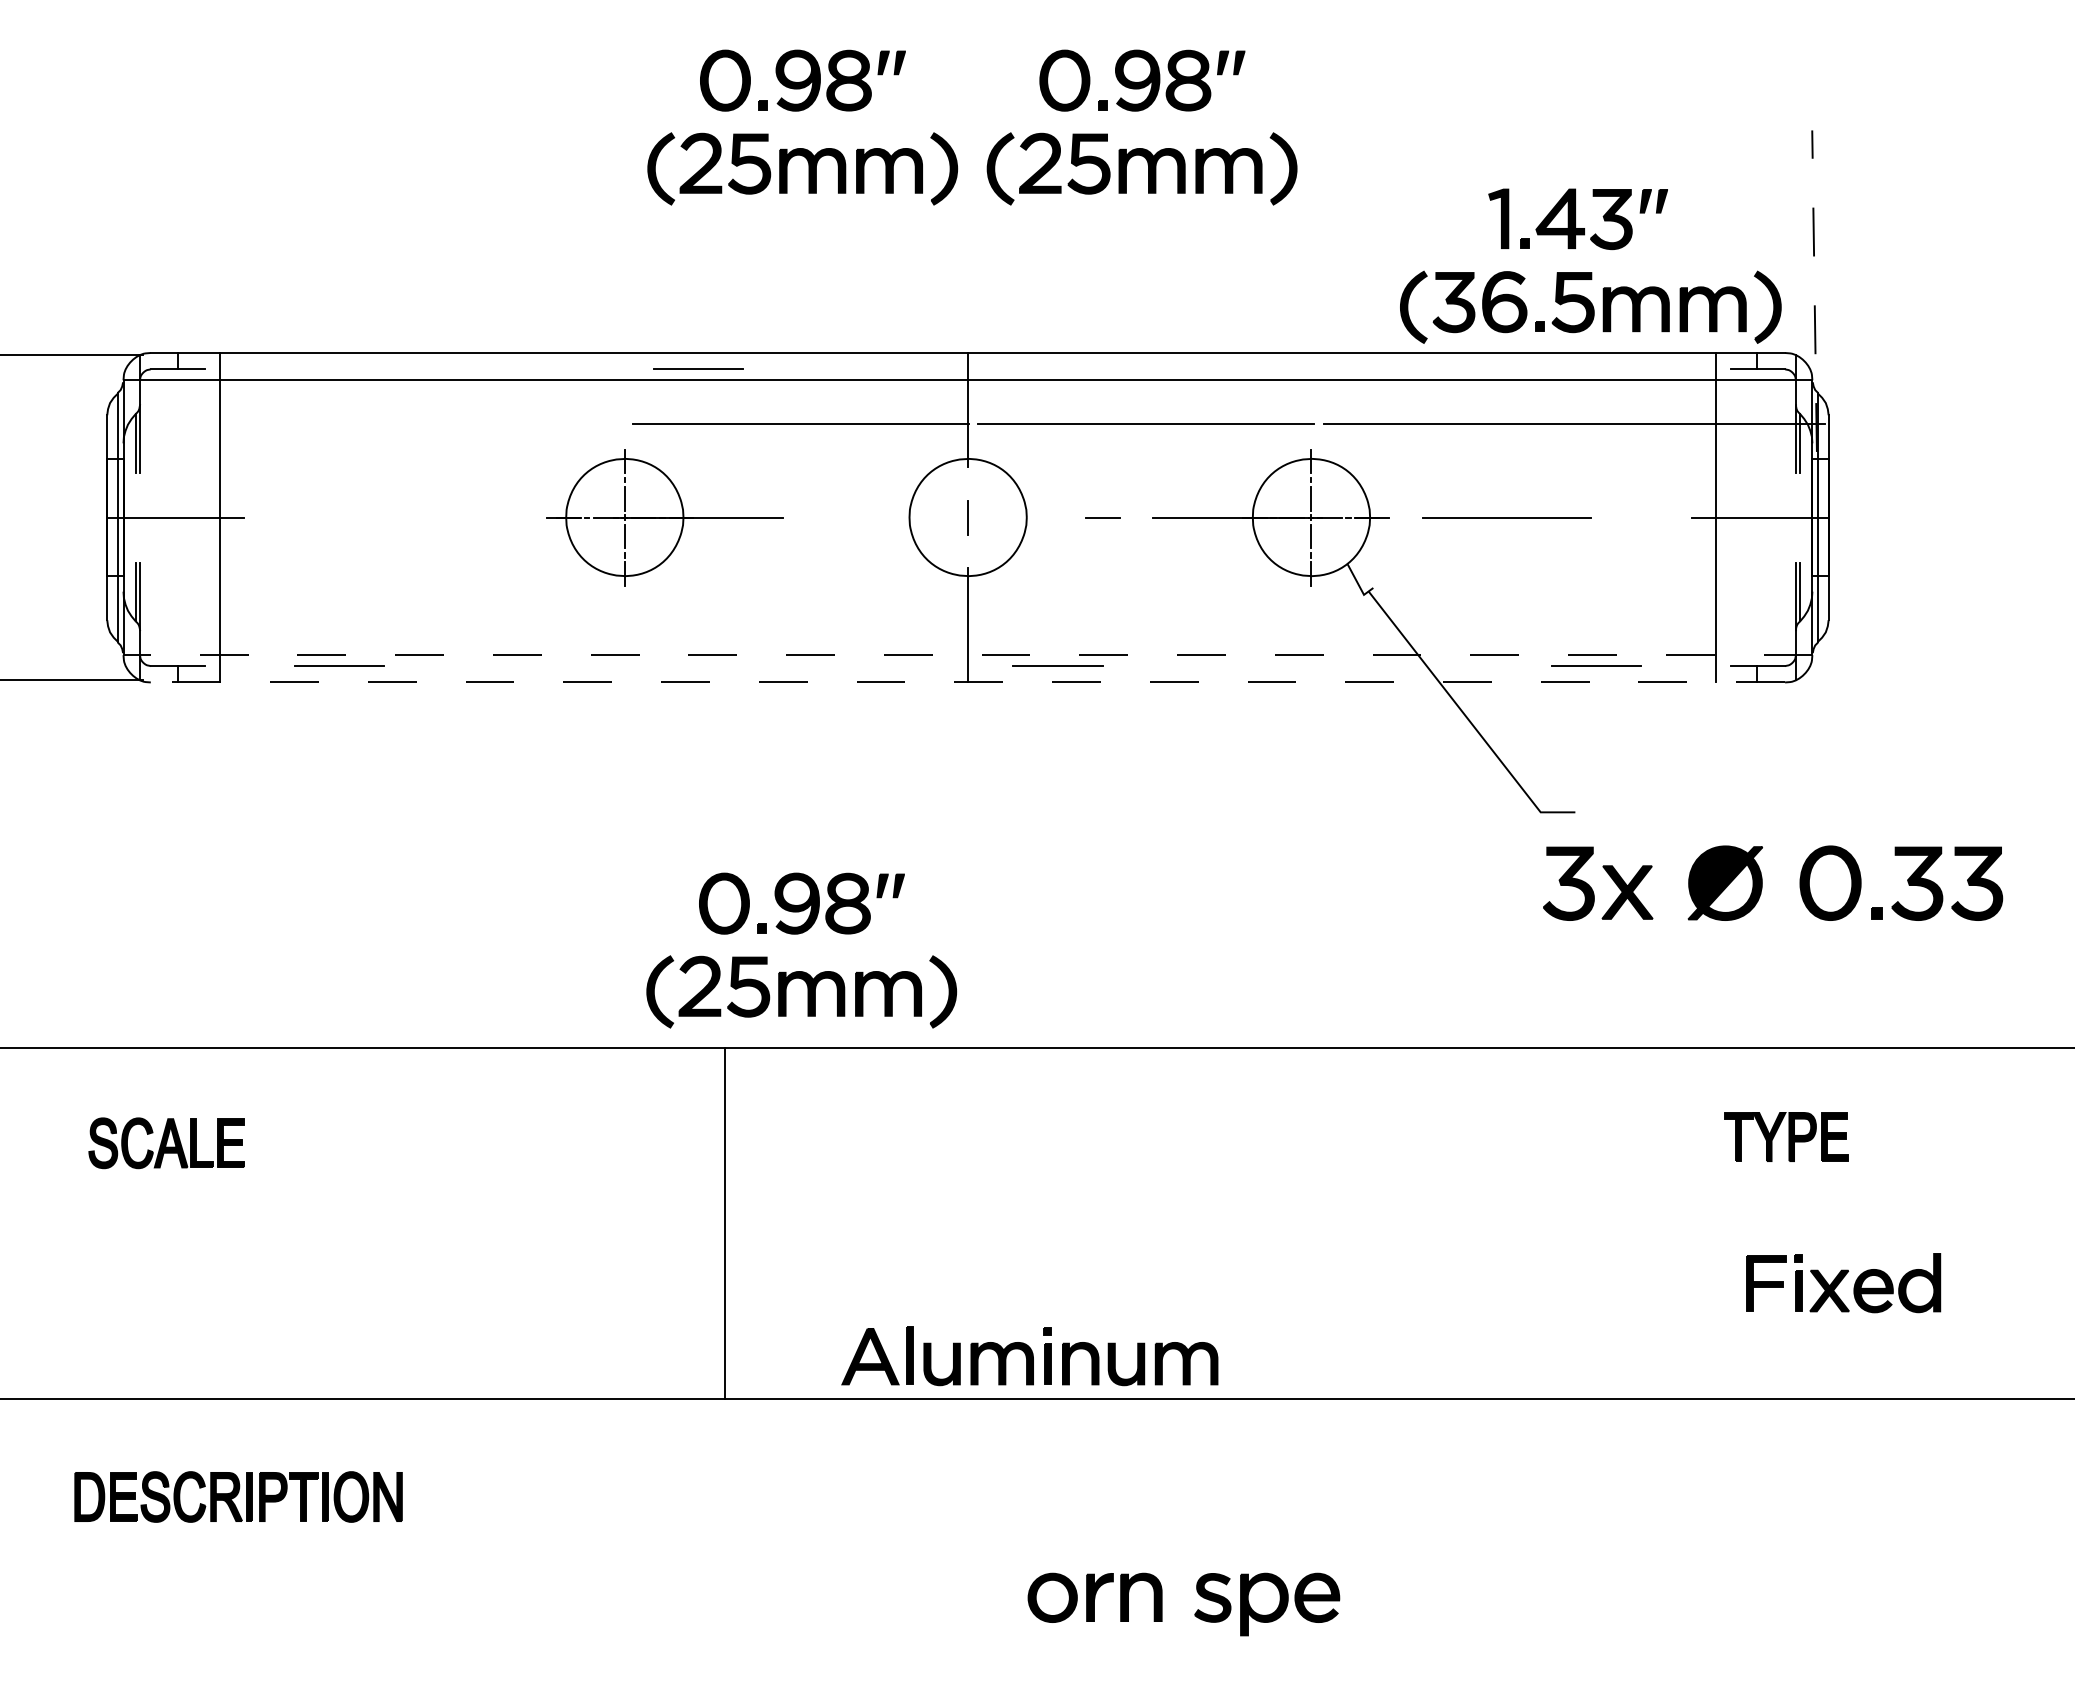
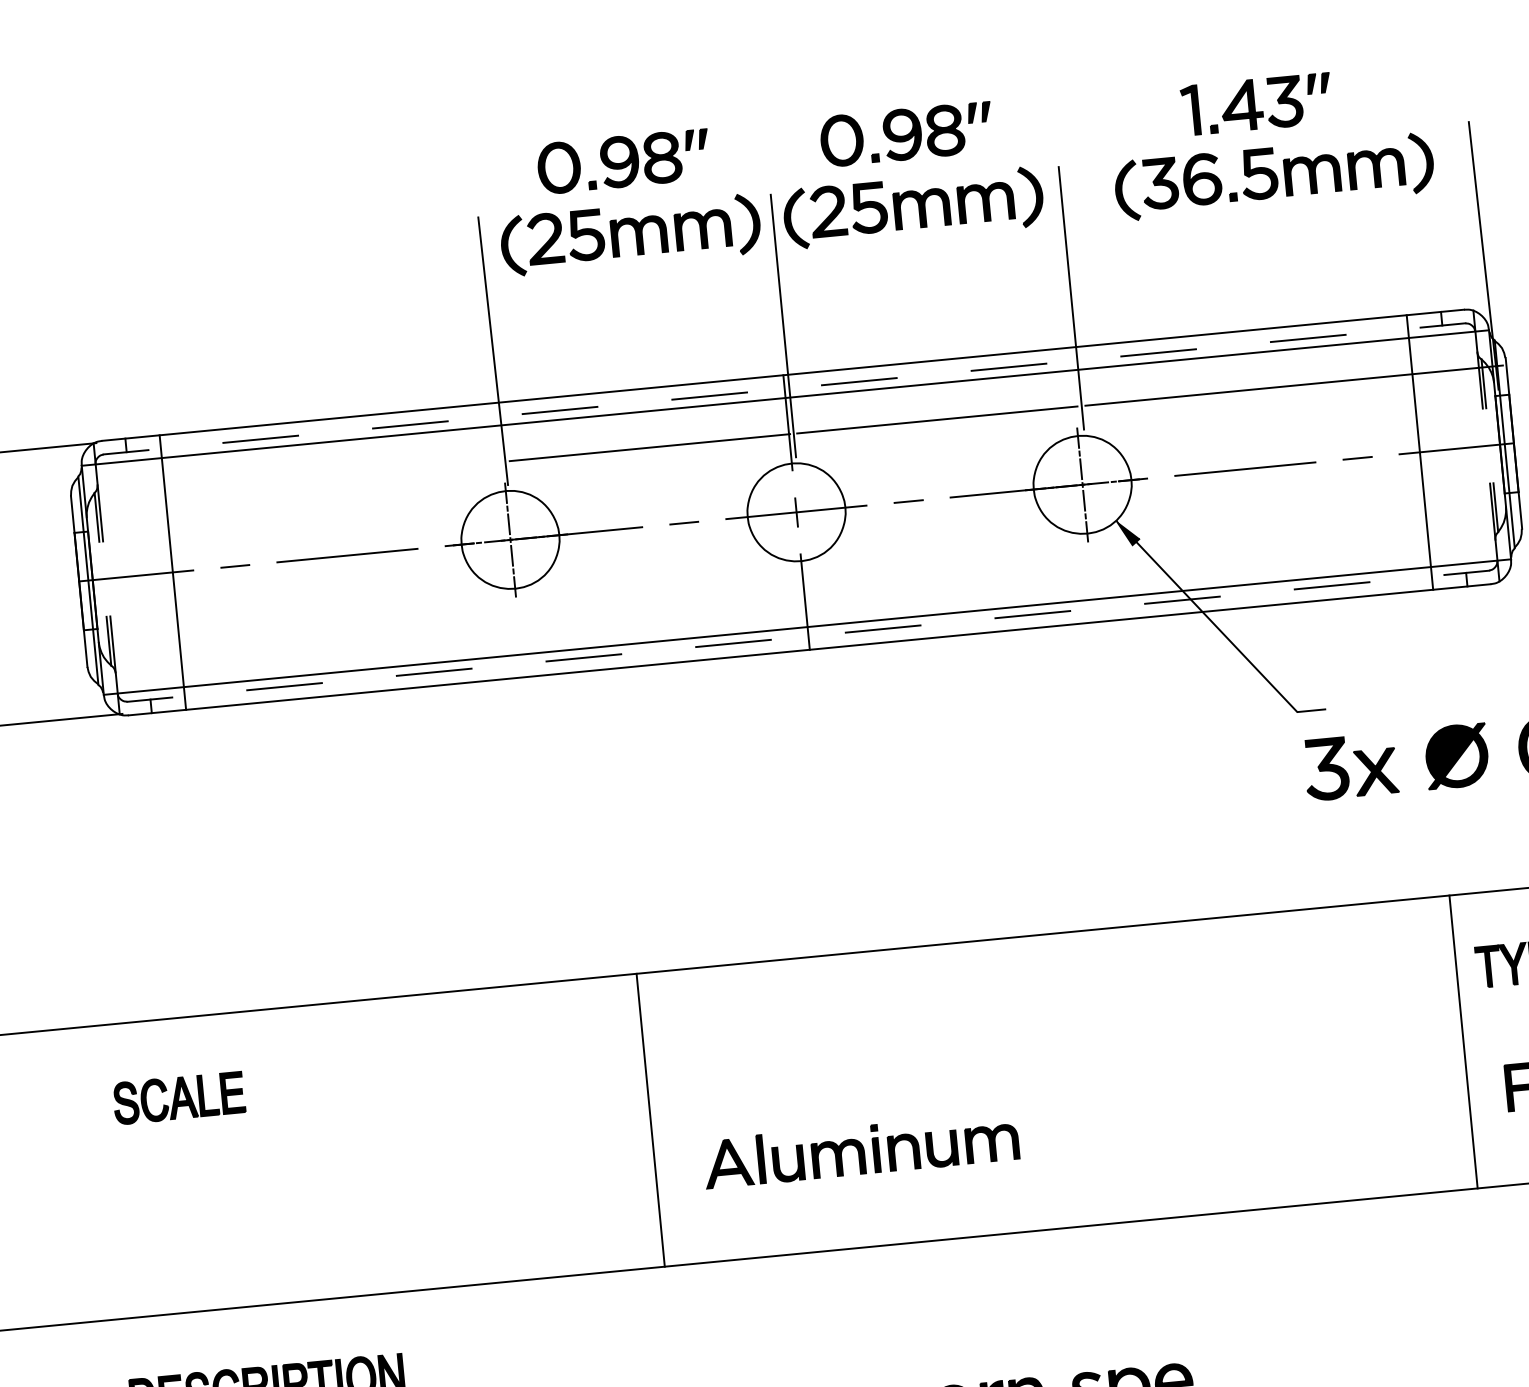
part: (1590, 272) -> (1271, 147), moved
line: (625, 290) -> (492, 350), added
line: (1814, 291) -> (1483, 256), dashed -> solid
line: (973, 293) -> (783, 325), added
line: (1319, 293) -> (1071, 297), added
line: (339, 368) -> (260, 438), added
line: (518, 369) -> (410, 425), added
line: (877, 369) -> (709, 396), added
line: (1057, 369) -> (859, 381), added
line: (1237, 369) -> (1009, 367), added
line: (1416, 369) -> (1158, 353), added
line: (1596, 369) -> (1308, 338), added
line: (294, 517) -> (235, 566), added
line: (428, 517) -> (346, 555), added
line: (833, 517) -> (684, 523), added
line: (967, 517) -> (796, 512), added
line: (1641, 517) -> (1357, 458), added
fill: (1360, 579) -> (1128, 532), added
line: (967, 655) -> (807, 627), dashed -> solid
line: (518, 665) -> (433, 671), added
line: (698, 666) -> (583, 658), added
line: (877, 666) -> (732, 643), added
line: (1237, 666) -> (1032, 614), added
line: (1416, 666) -> (1182, 600), added
line: (967, 682) -> (809, 649), dashed -> solid
part: (799, 934) -> (689, 873), removed
line: (1700, 1223) -> (1463, 1041), added
part: (1029, 1356) -> (860, 1150), moved

